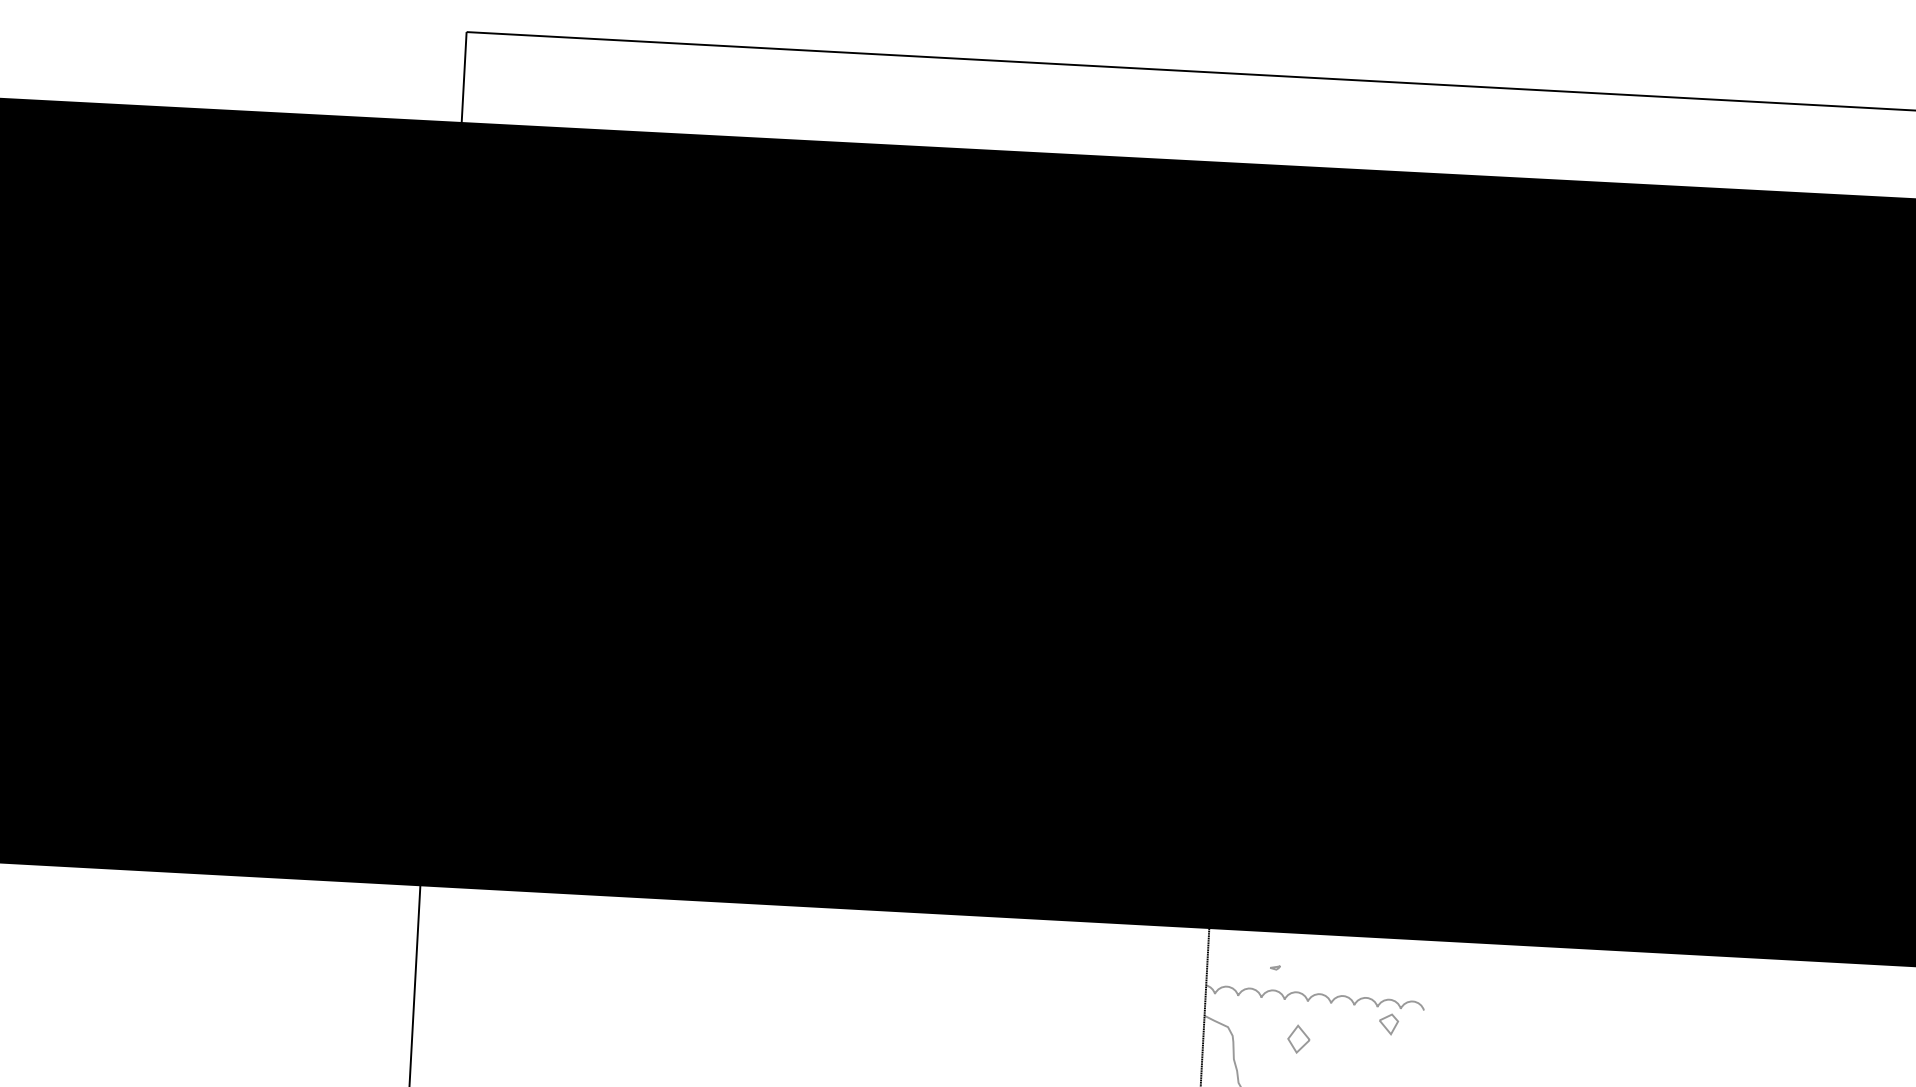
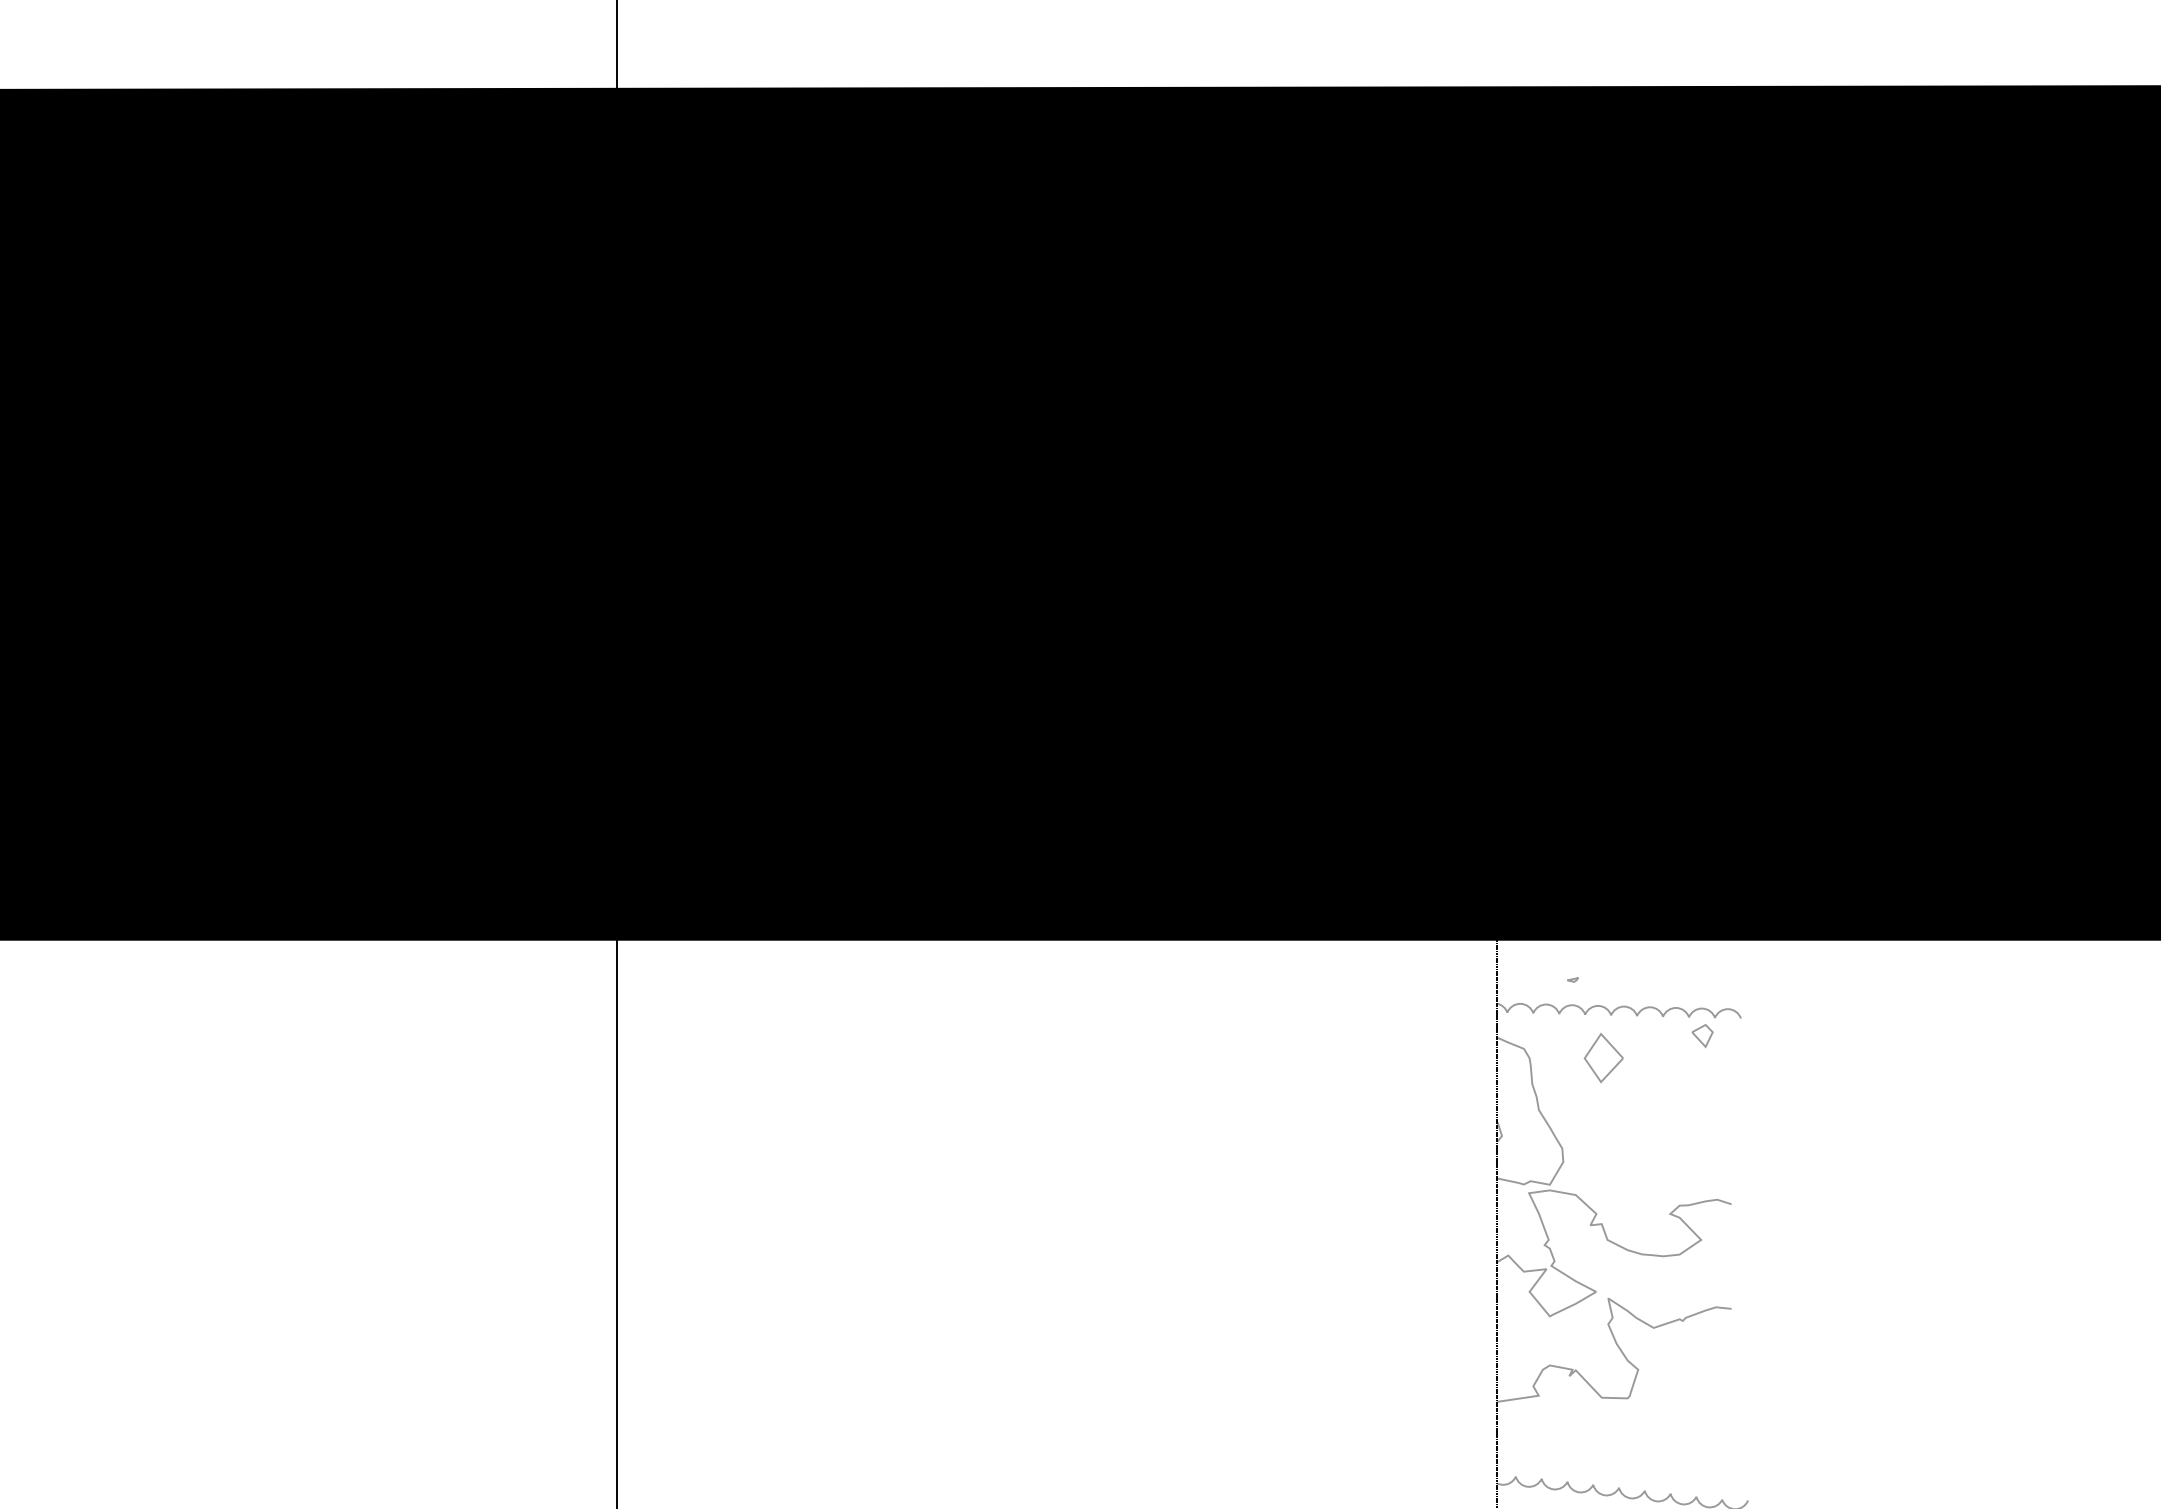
part: (1298, 1038) -> (1602, 1057), size x1.6

